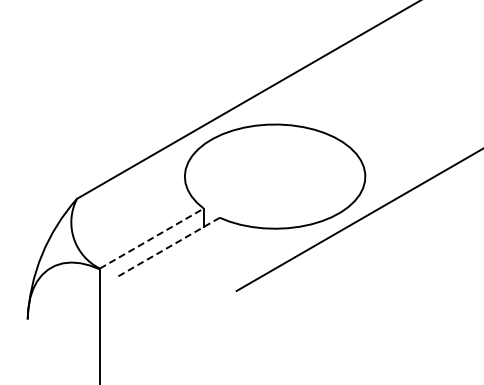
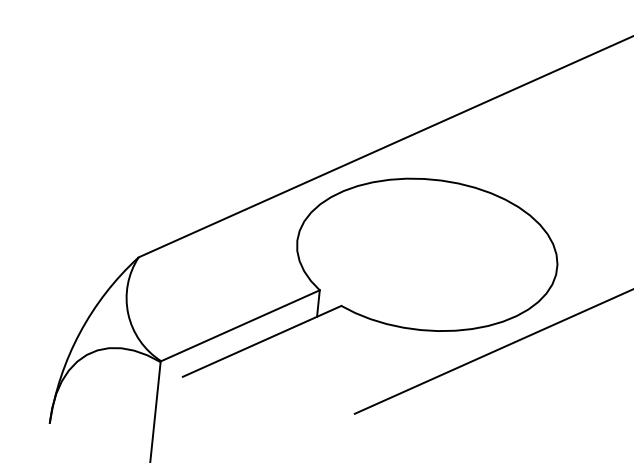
line: (151, 238) -> (240, 325), dashed -> solid
line: (167, 247) -> (261, 340), dashed -> solid

